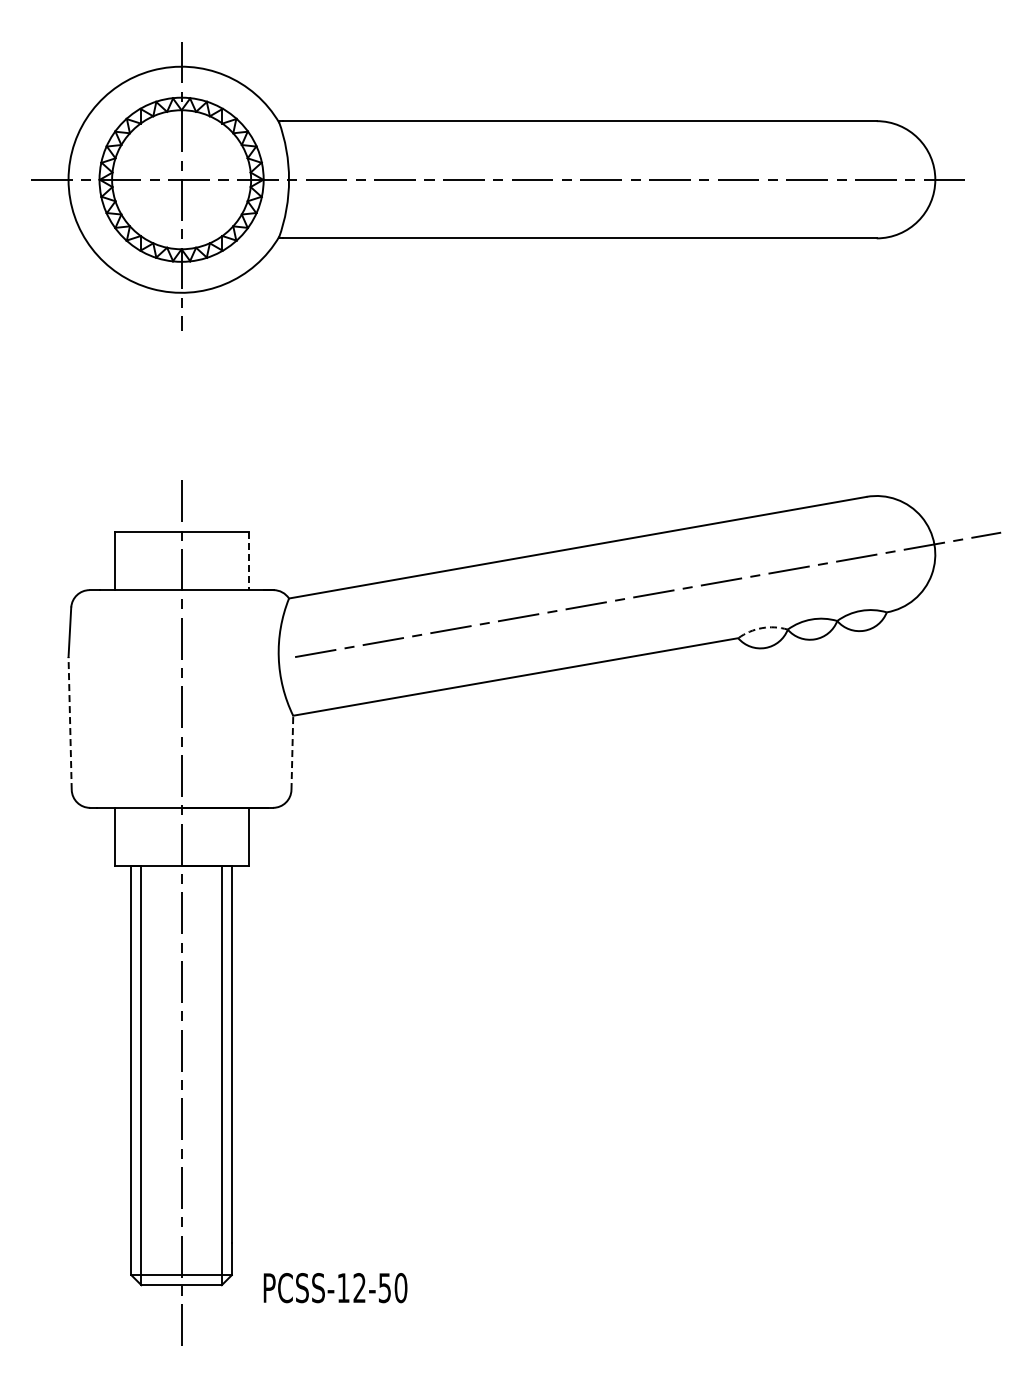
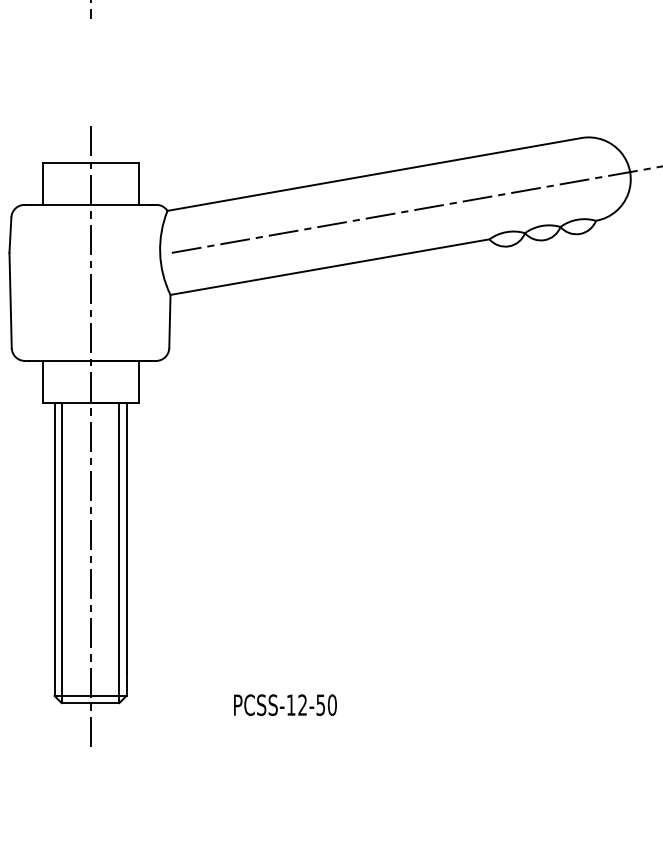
line: (248, 561) -> (138, 184), dashed -> solid
arc: (762, 628) -> (506, 232), dashed -> solid
line: (70, 723) -> (10, 300), dashed -> solid
line: (292, 752) -> (170, 321), dashed -> solid
text: (335, 1288) -> (285, 705), moved

